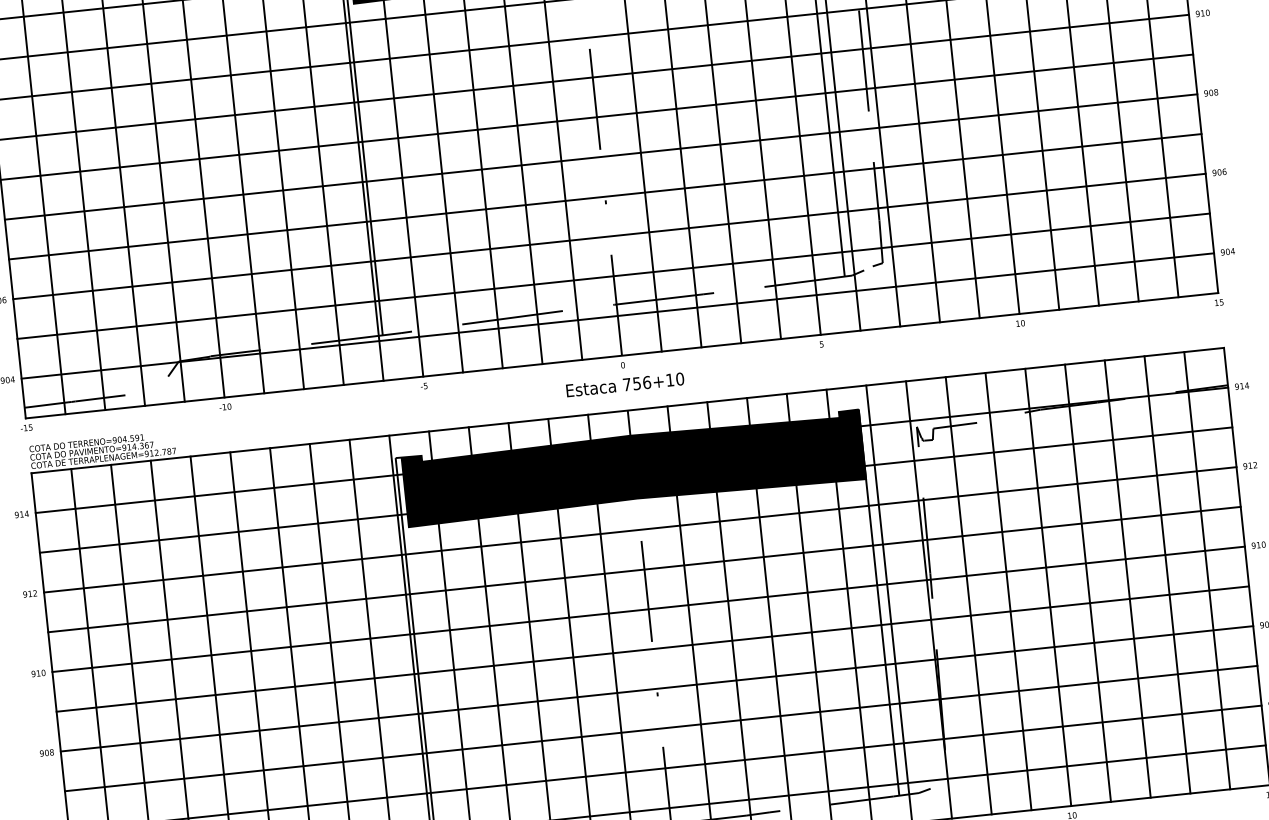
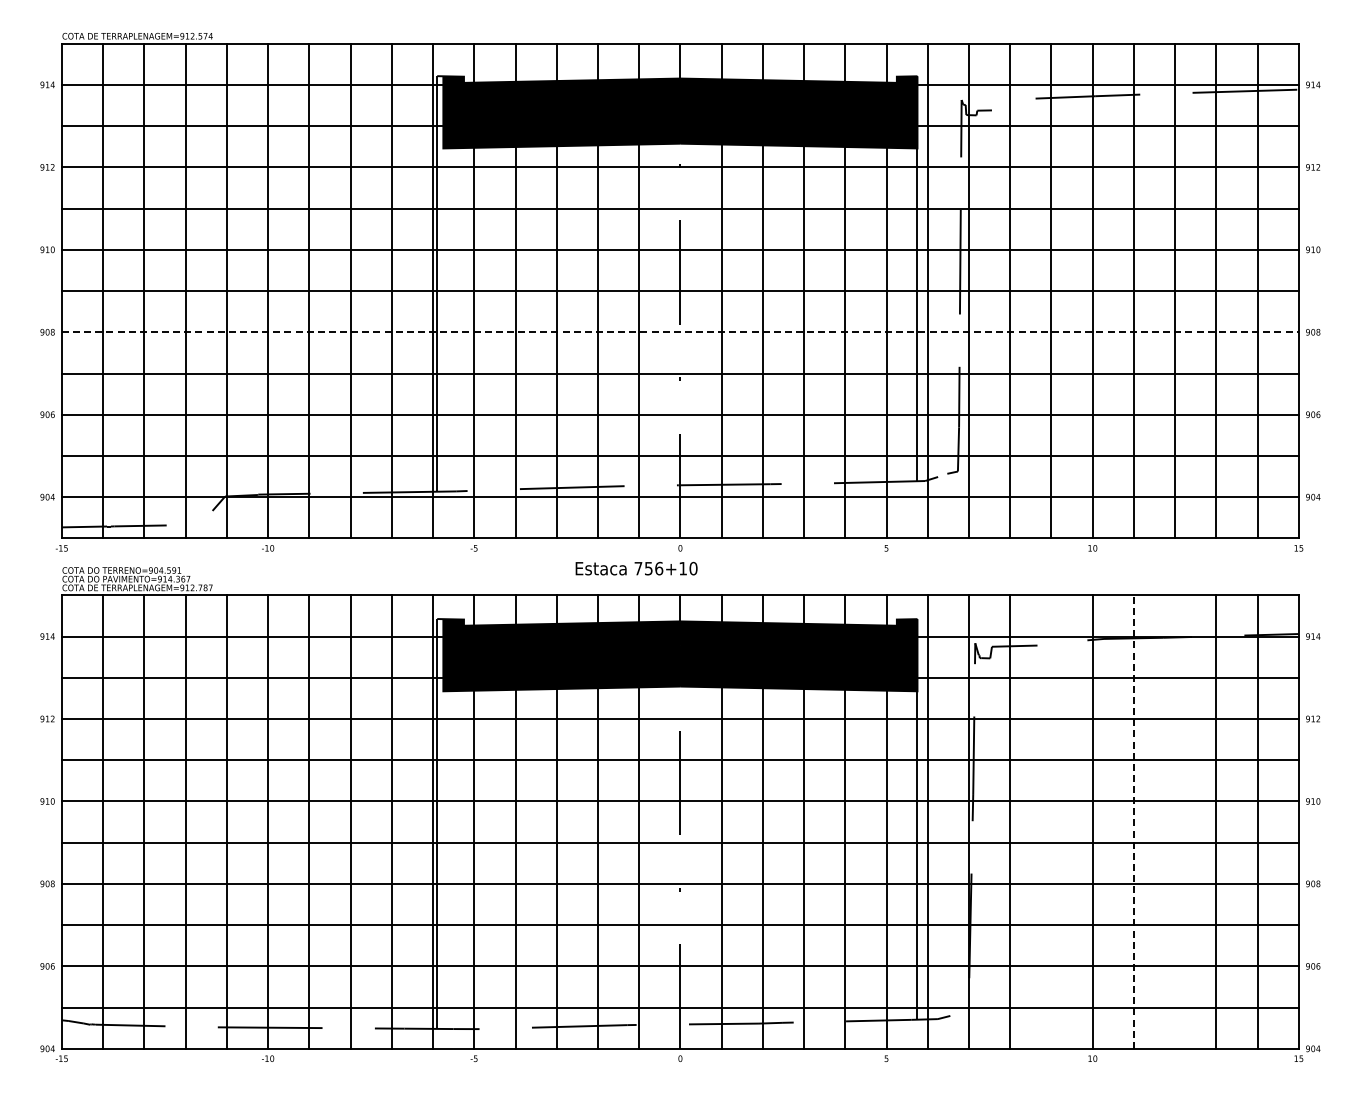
line: (601, 157) -> (680, 332), solid -> dashed
text: (625, 384) -> (636, 568), moved
line: (1127, 578) -> (1175, 821), removed
line: (1087, 583) -> (1133, 822), solid -> dashed
line: (1008, 591) -> (1051, 821), removed

